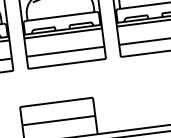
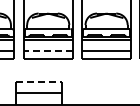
line: (66, 52) -> (48, 51), solid -> dashed
line: (56, 101) -> (38, 81), solid -> dashed

